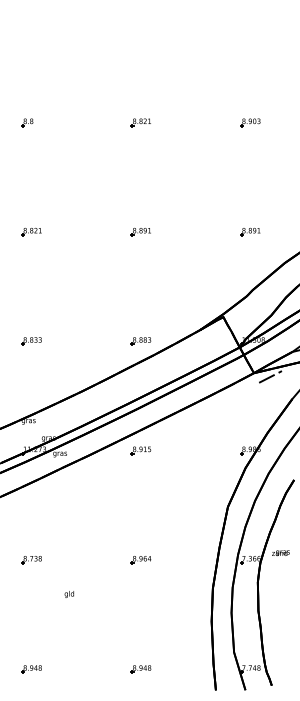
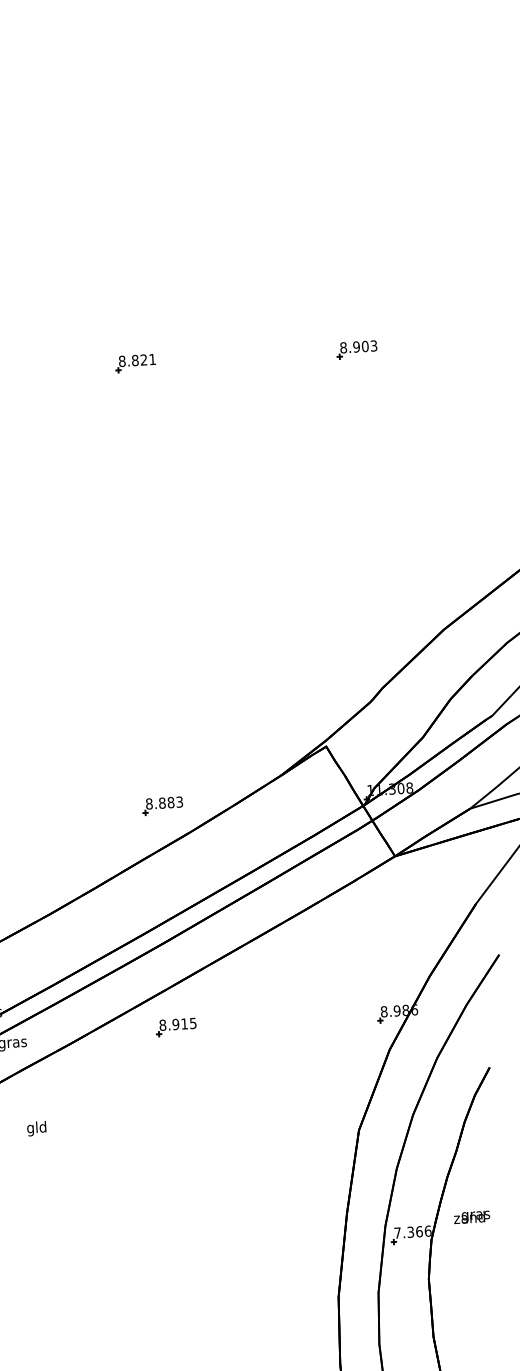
part: (140, 232) -> (148, 585), removed
part: (250, 232) -> (370, 572), removed
line: (270, 376) -> (428, 860), removed
part: (140, 560) -> (188, 1249), removed
text: (68, 594) -> (34, 1128), moved

